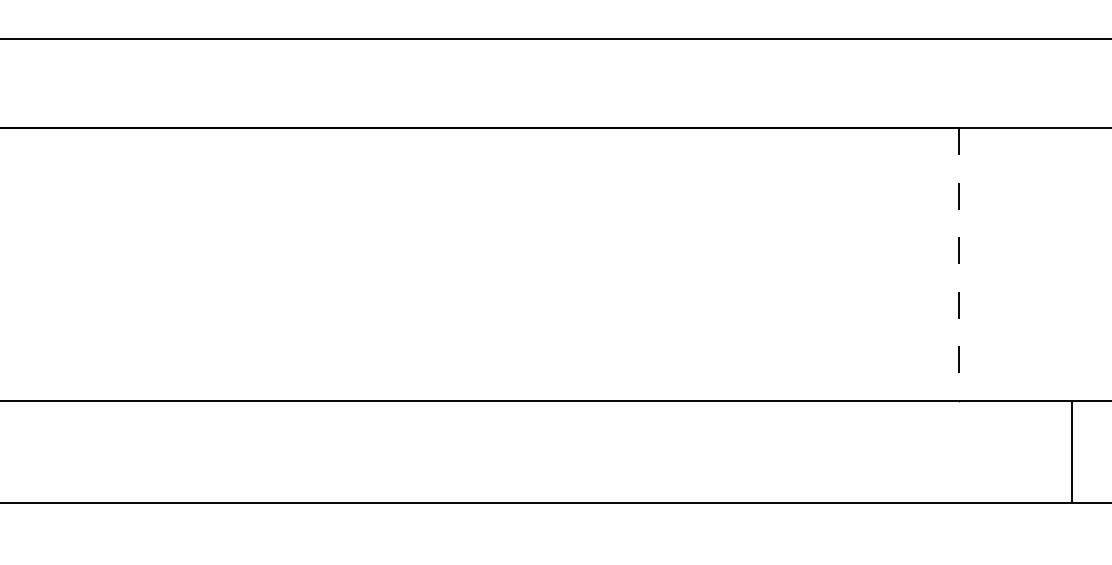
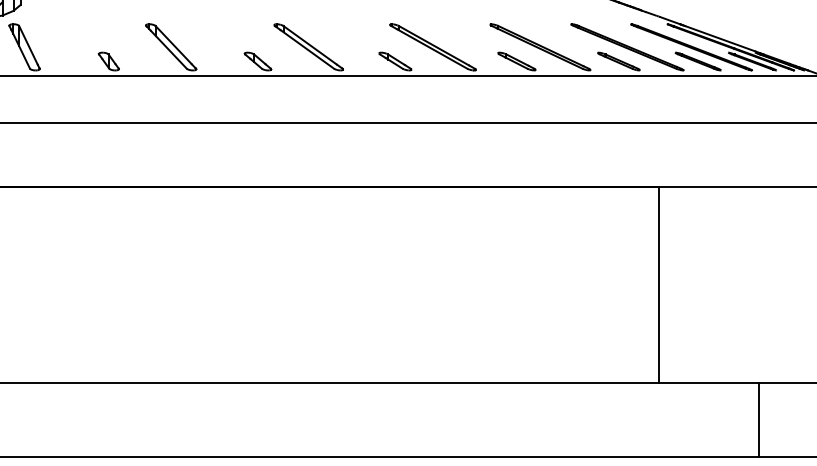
line: (959, 265) -> (659, 285), dashed -> solid
line: (1071, 452) -> (758, 420), moved

